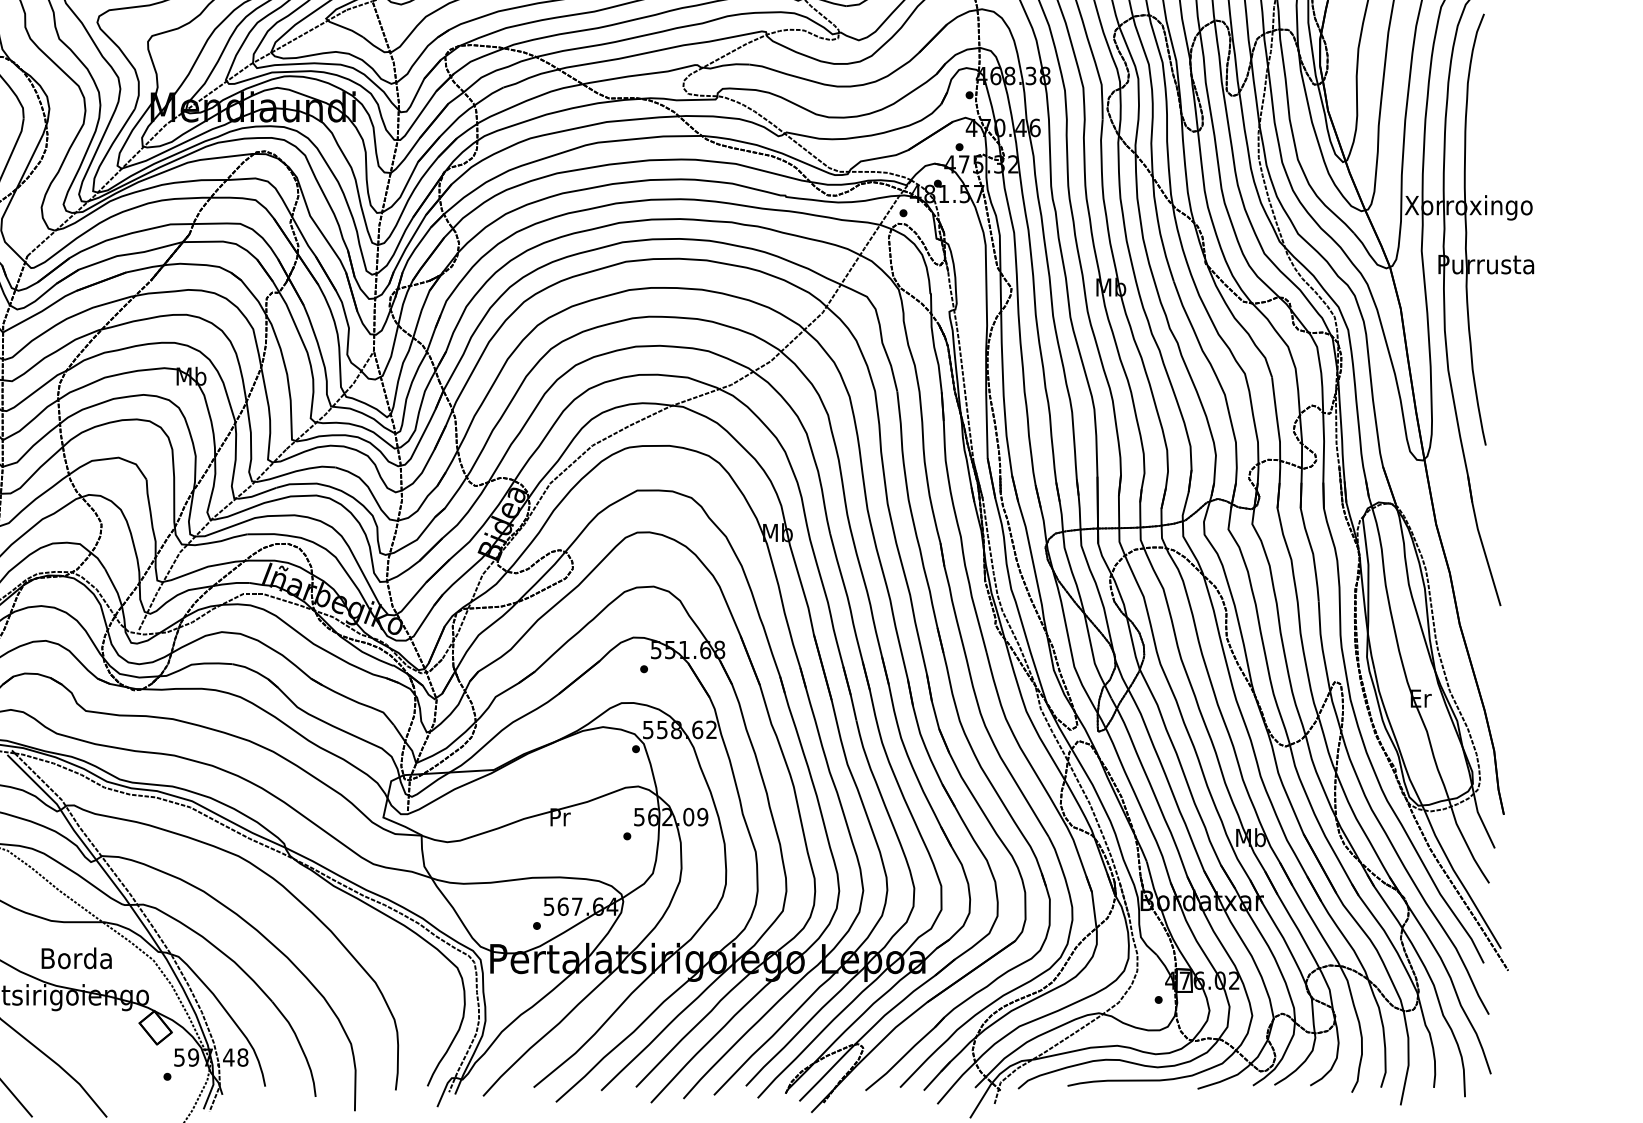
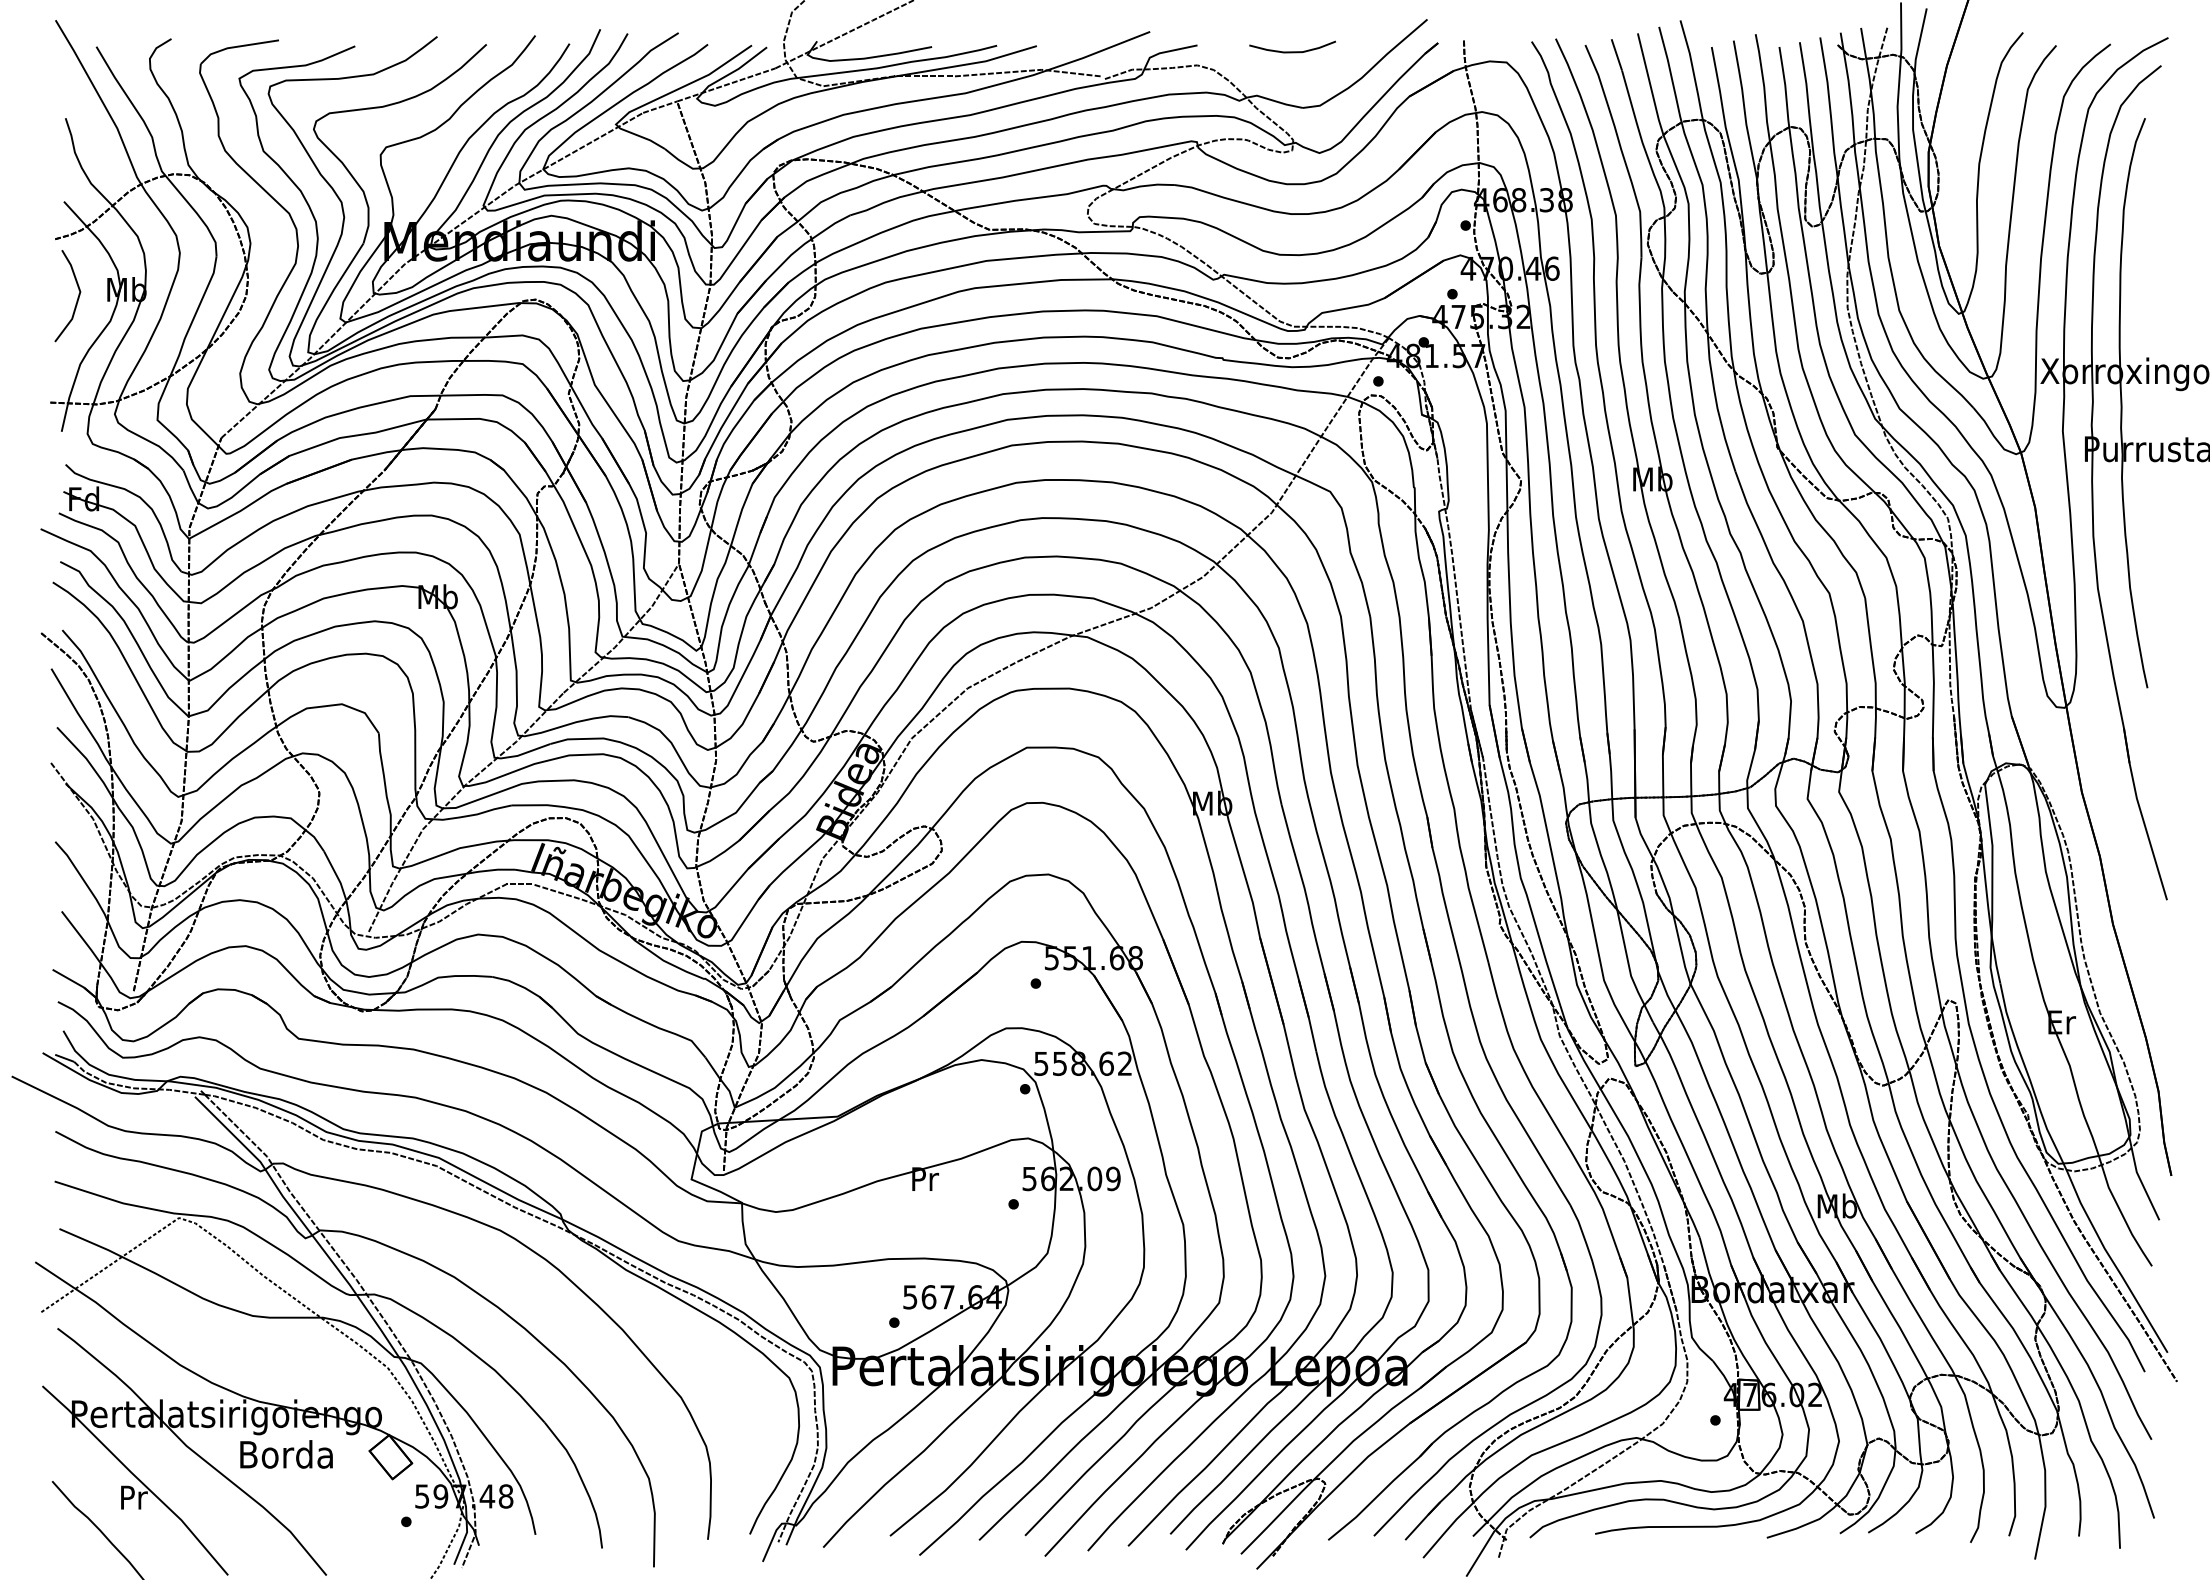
text: (76, 958) -> (286, 1454), moved

